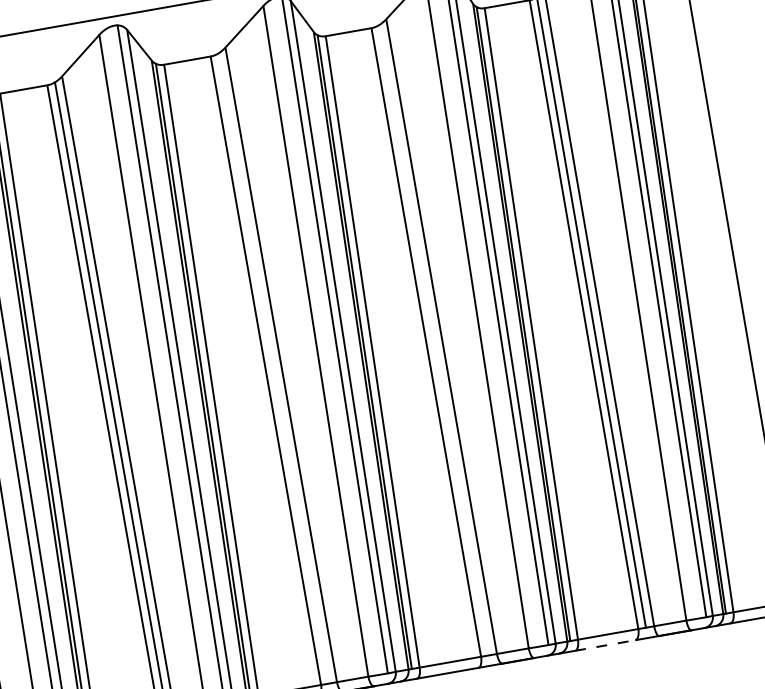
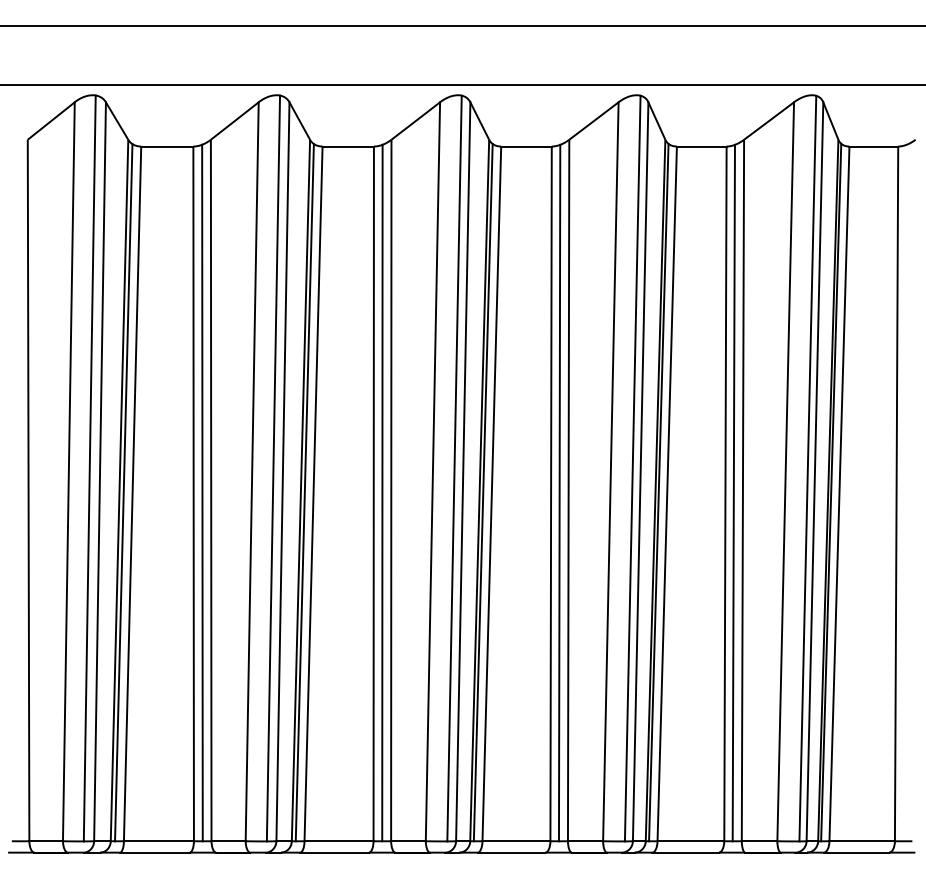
line: (433, 339) -> (559, 492), added
line: (273, 368) -> (382, 492), added
line: (605, 645) -> (686, 852), dashed -> solid

